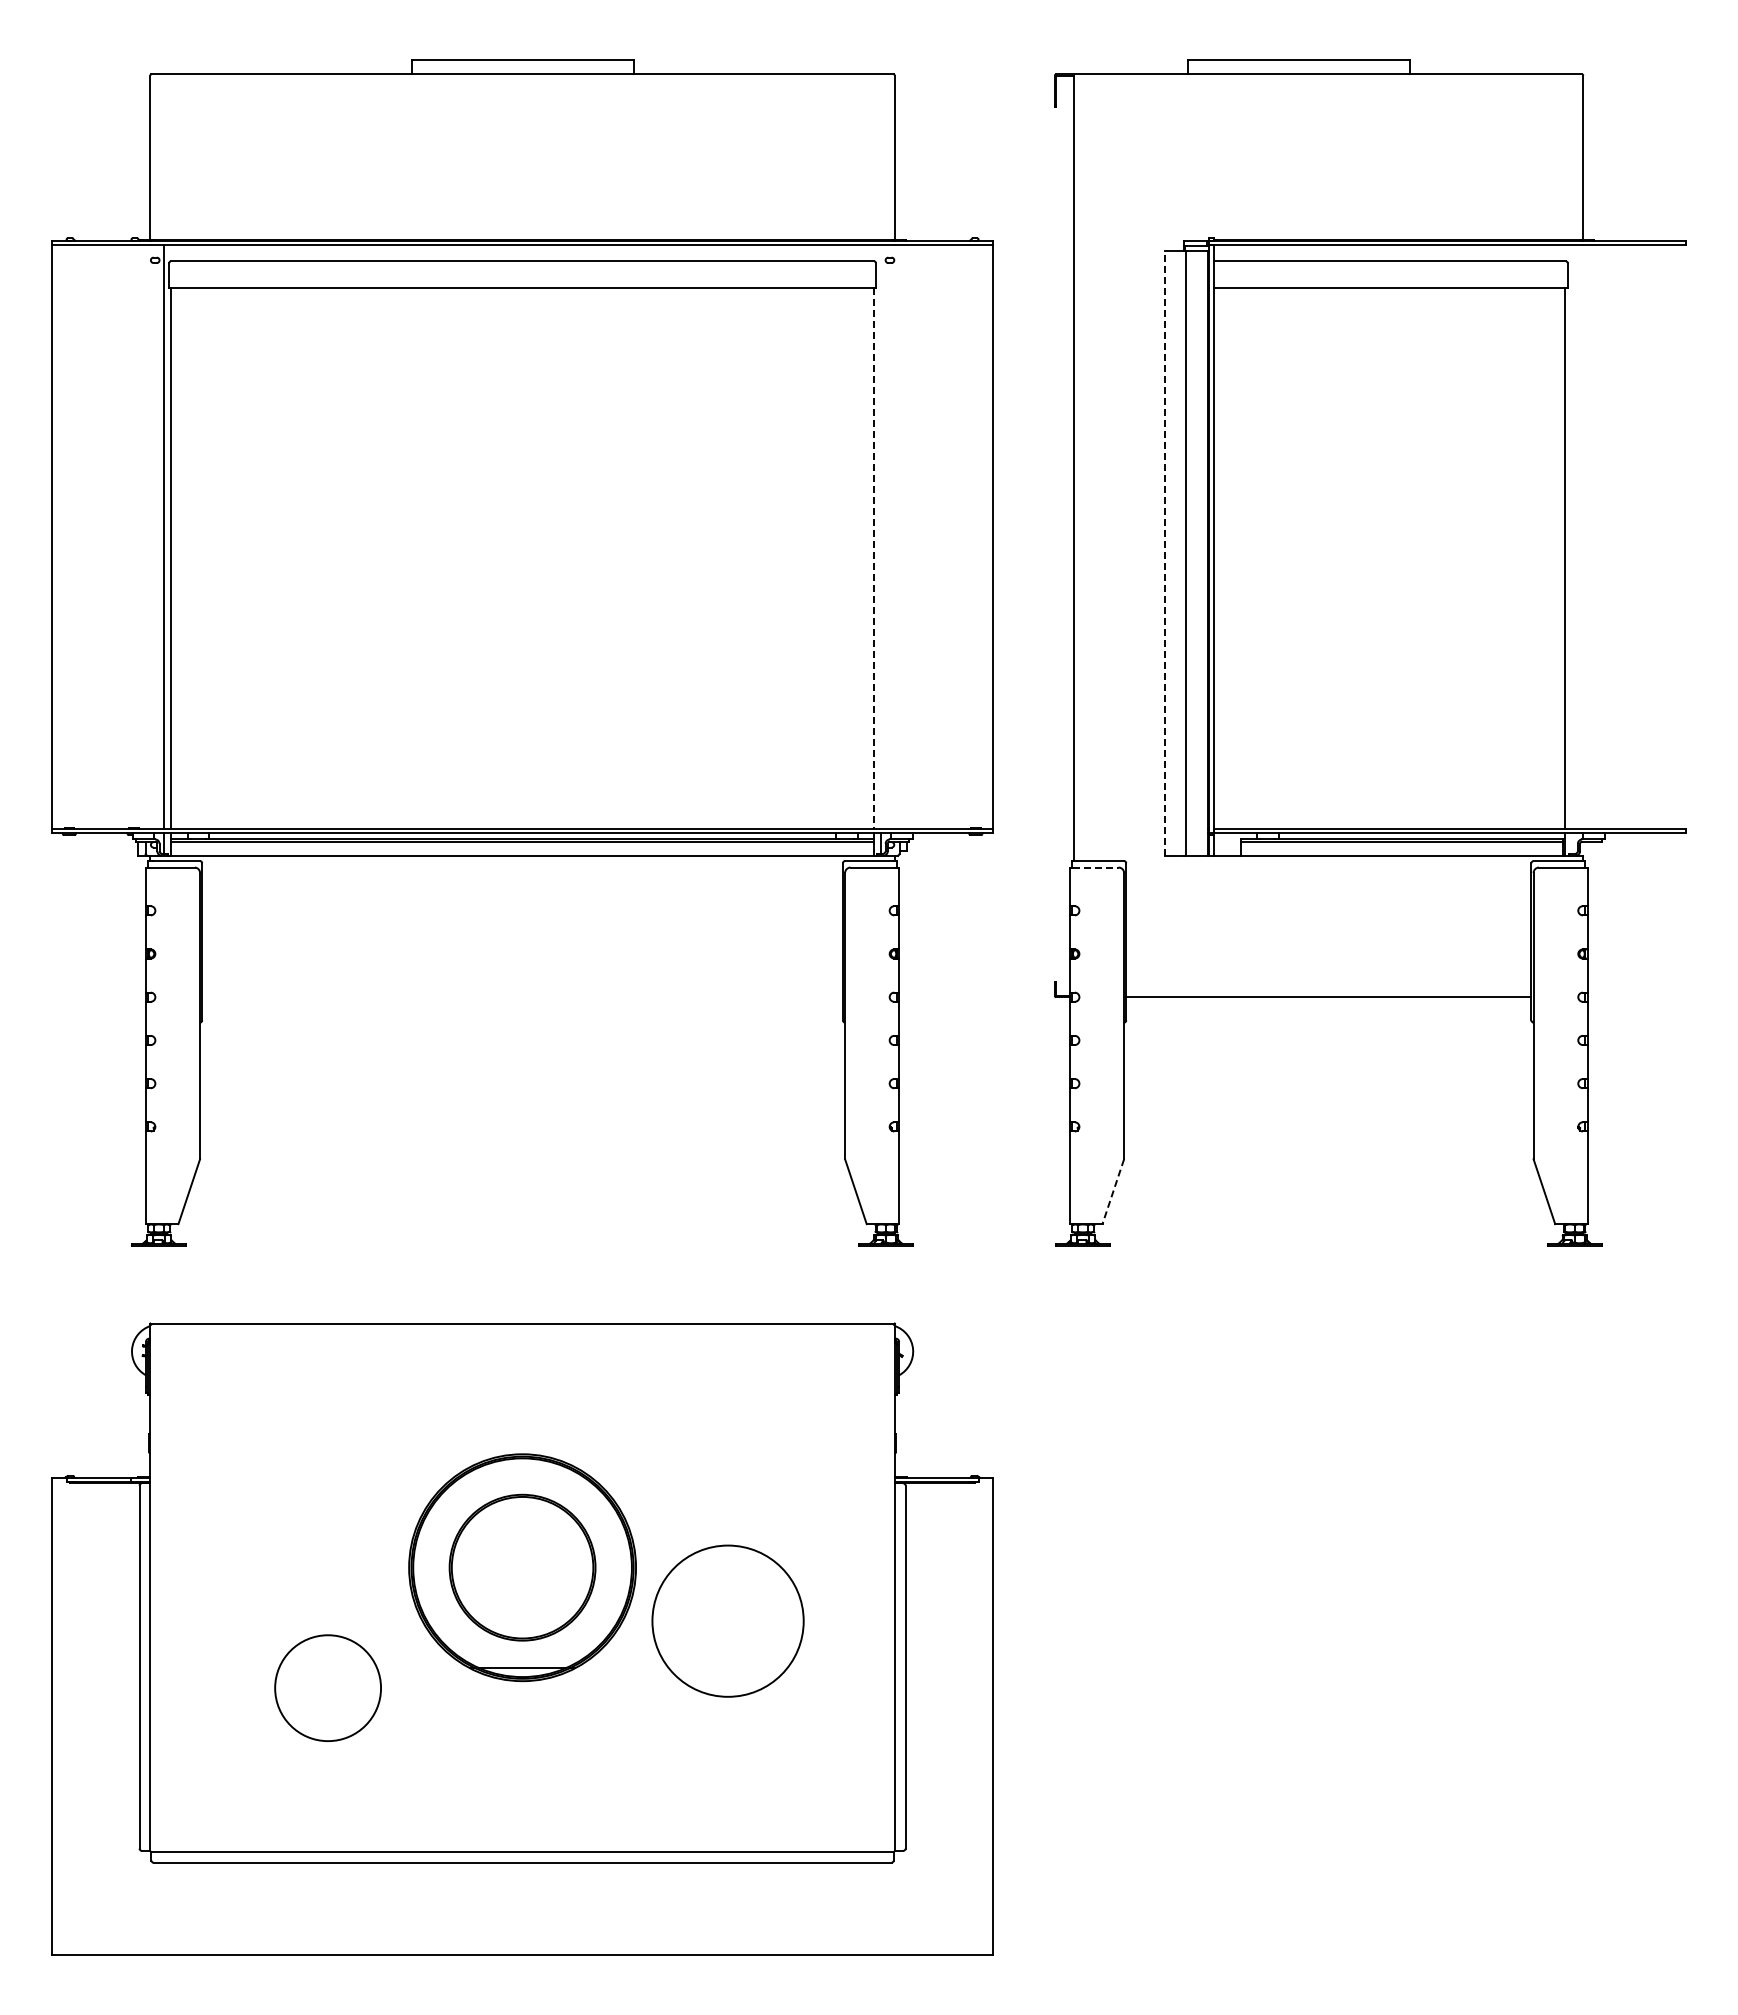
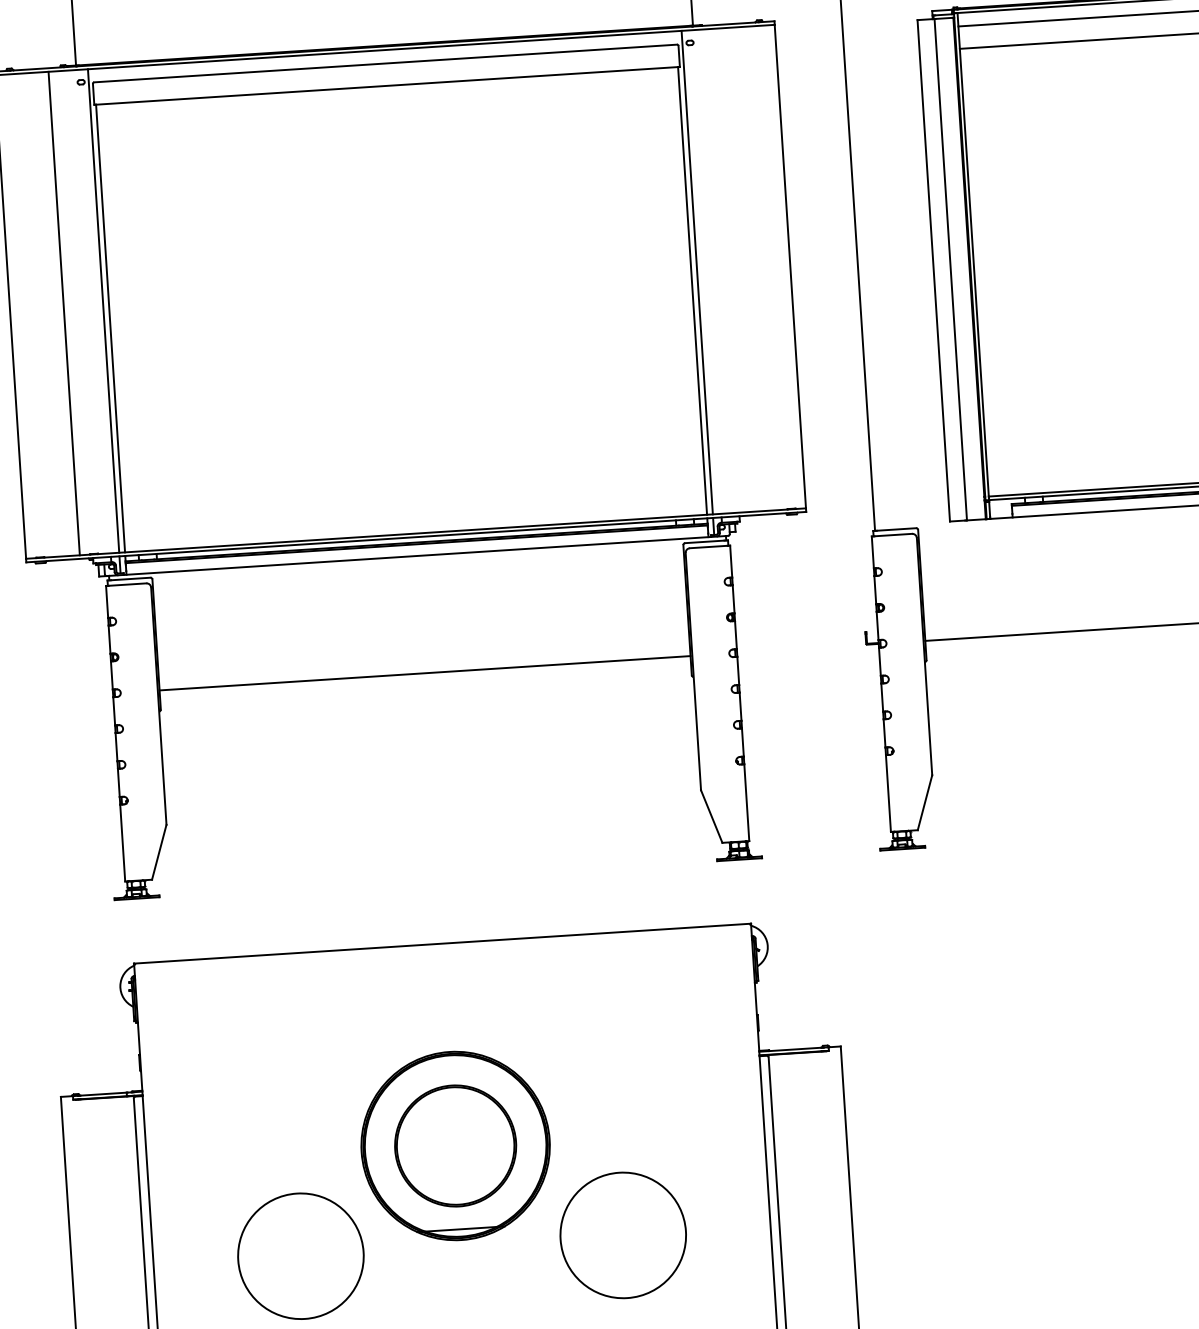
line: (116, 536) -> (63, 313), added
line: (880, 536) -> (696, 272), added
line: (1165, 553) -> (934, 271), dashed -> solid
line: (873, 559) -> (692, 291), dashed -> solid
line: (1096, 867) -> (893, 534), dashed -> solid
line: (522, 997) -> (425, 673), added
line: (1113, 1192) -> (925, 803), dashed -> solid
circle: (727, 1620) -> (622, 1234), moved
circle: (327, 1687) -> (300, 1255), size x1.43

